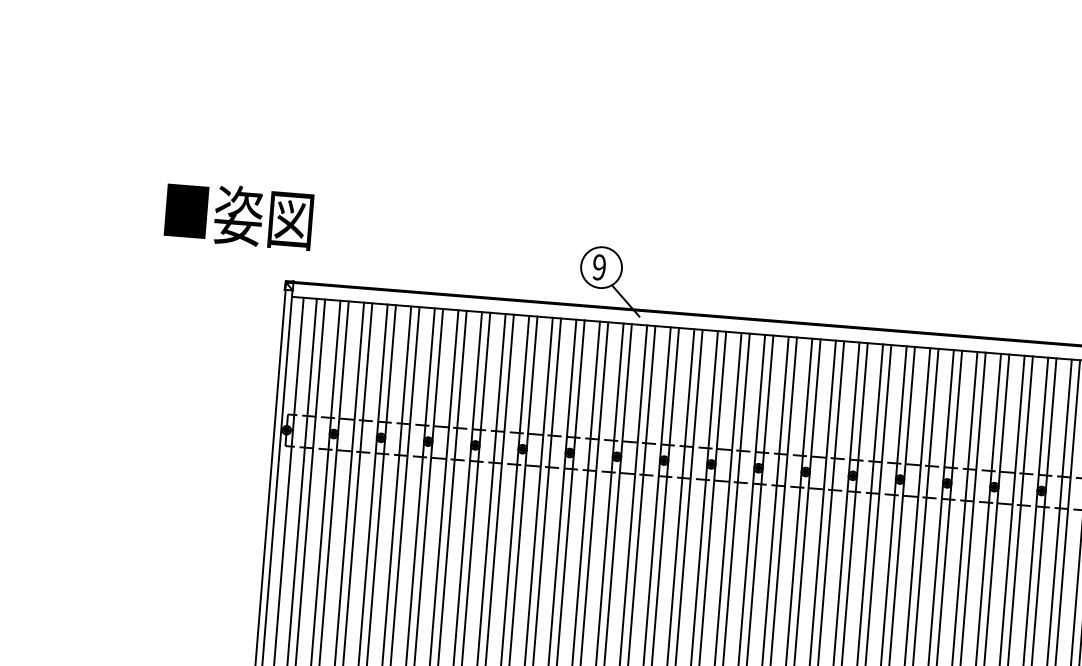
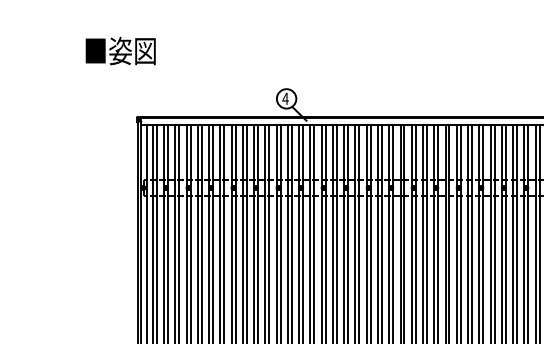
text: (238, 214) -> (120, 50), moved
text: (599, 266) -> (285, 98), 9 -> 4

